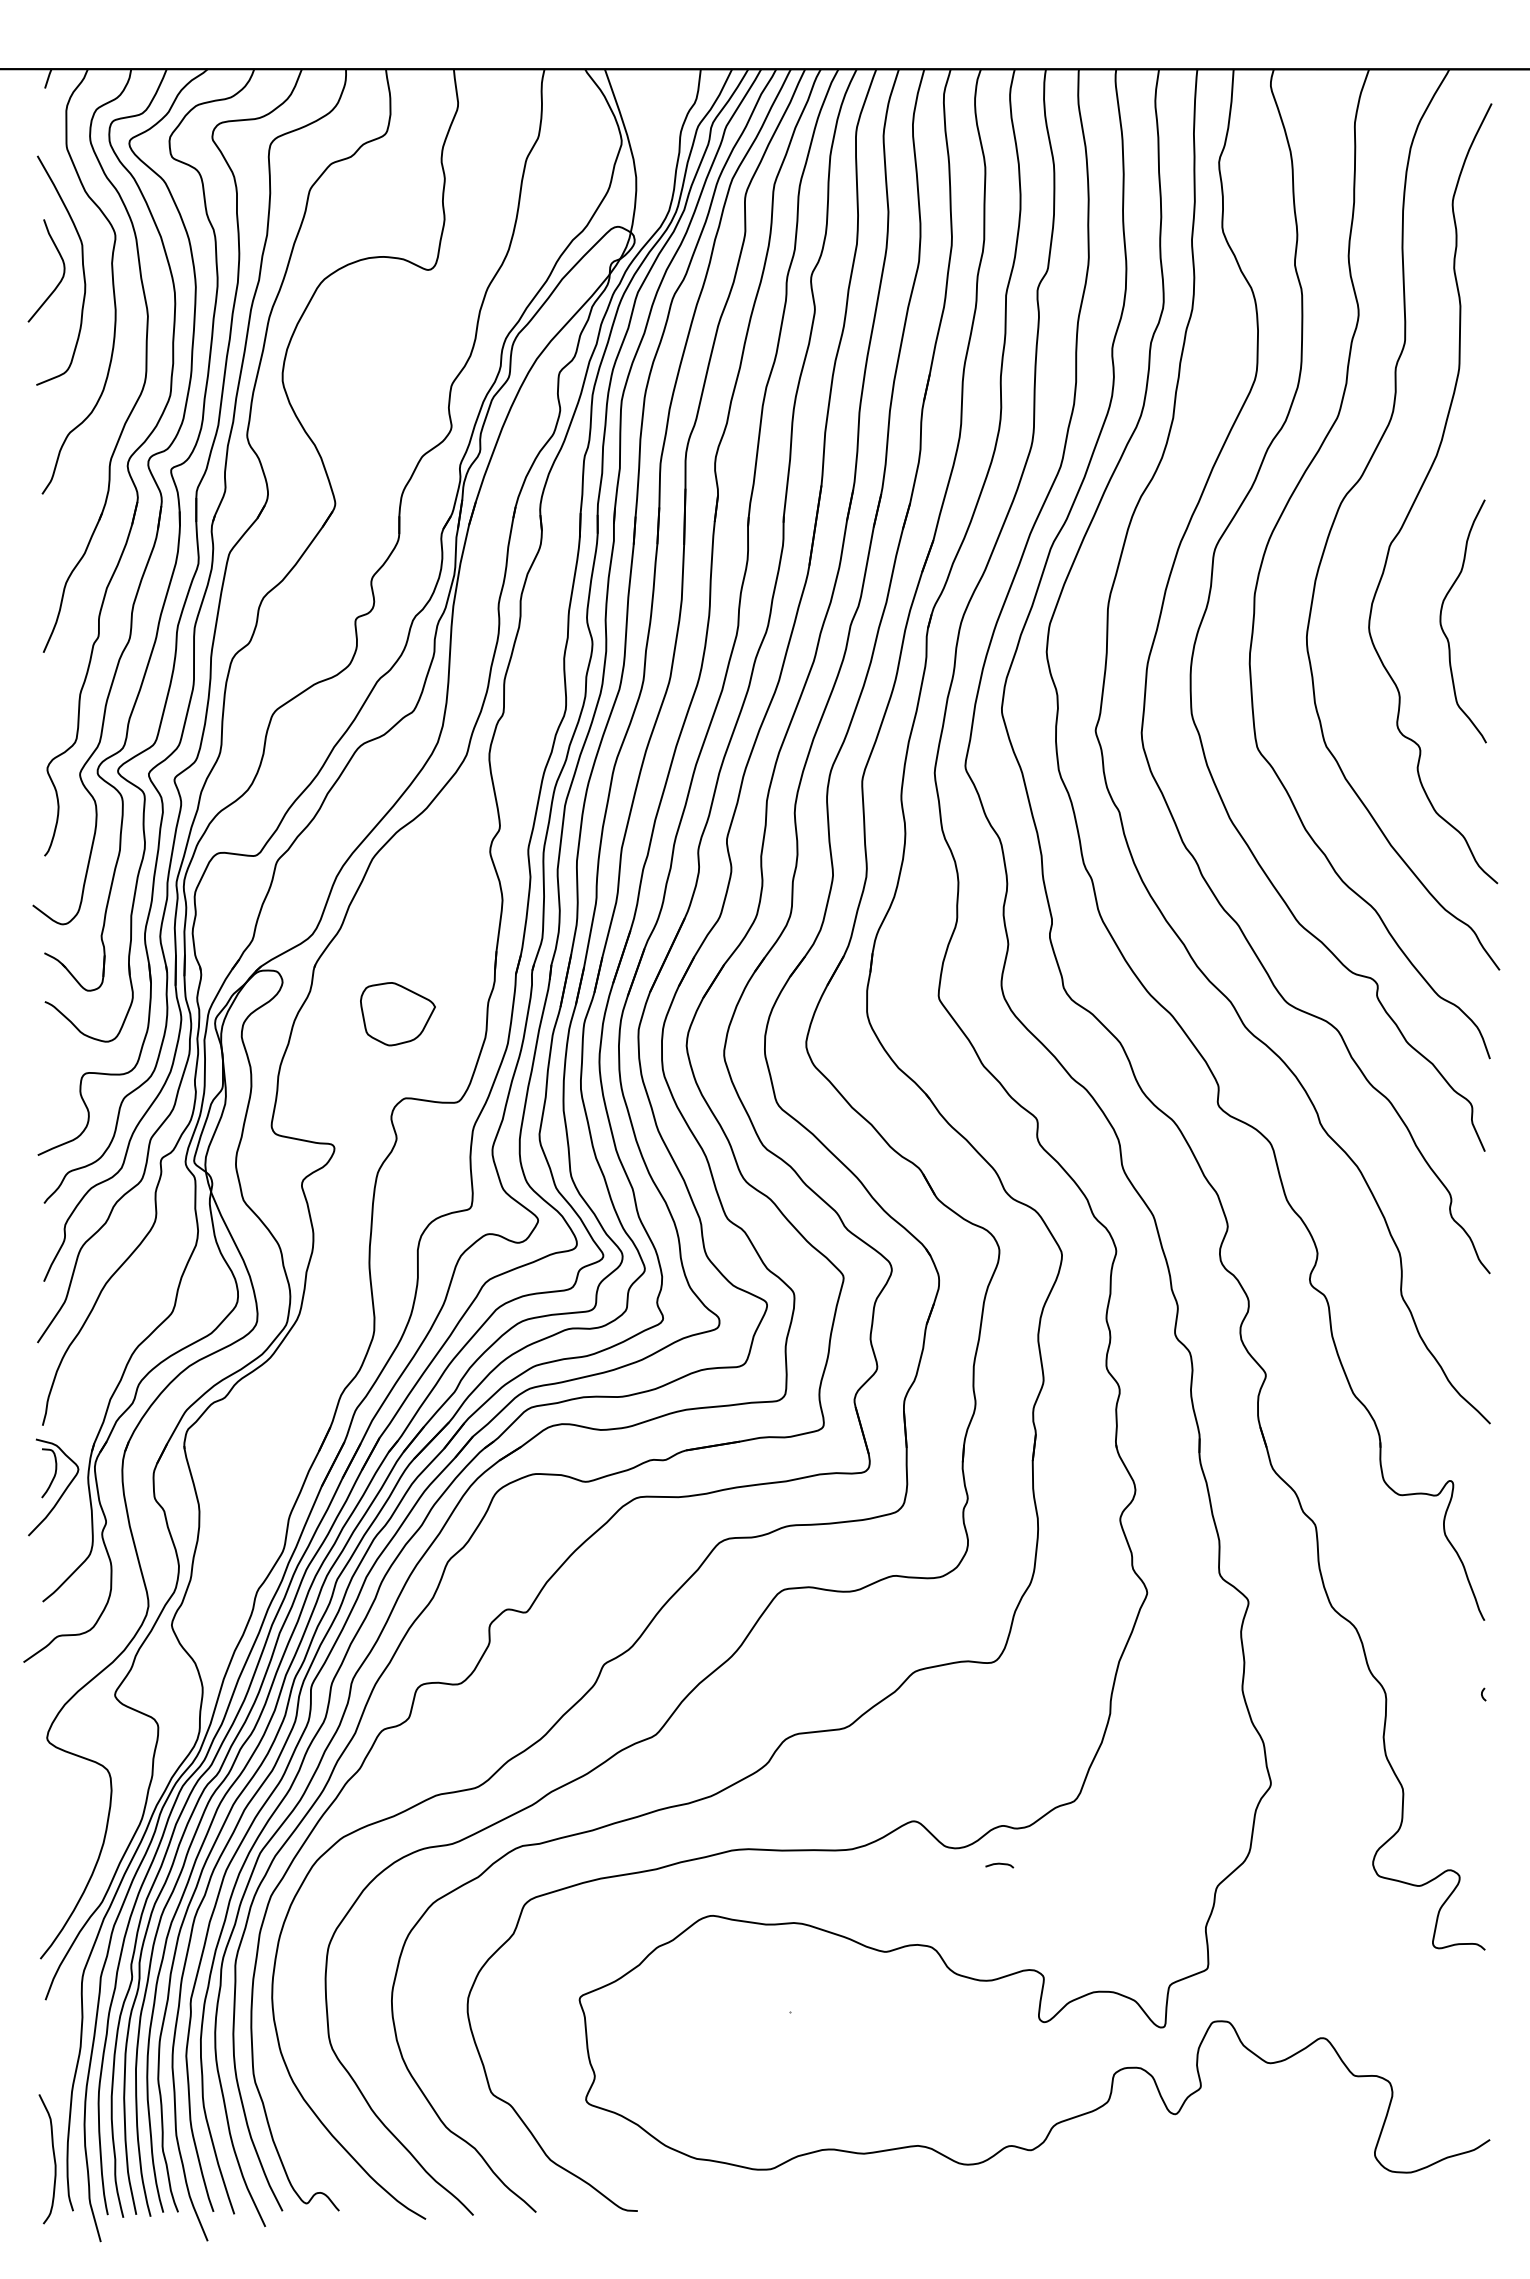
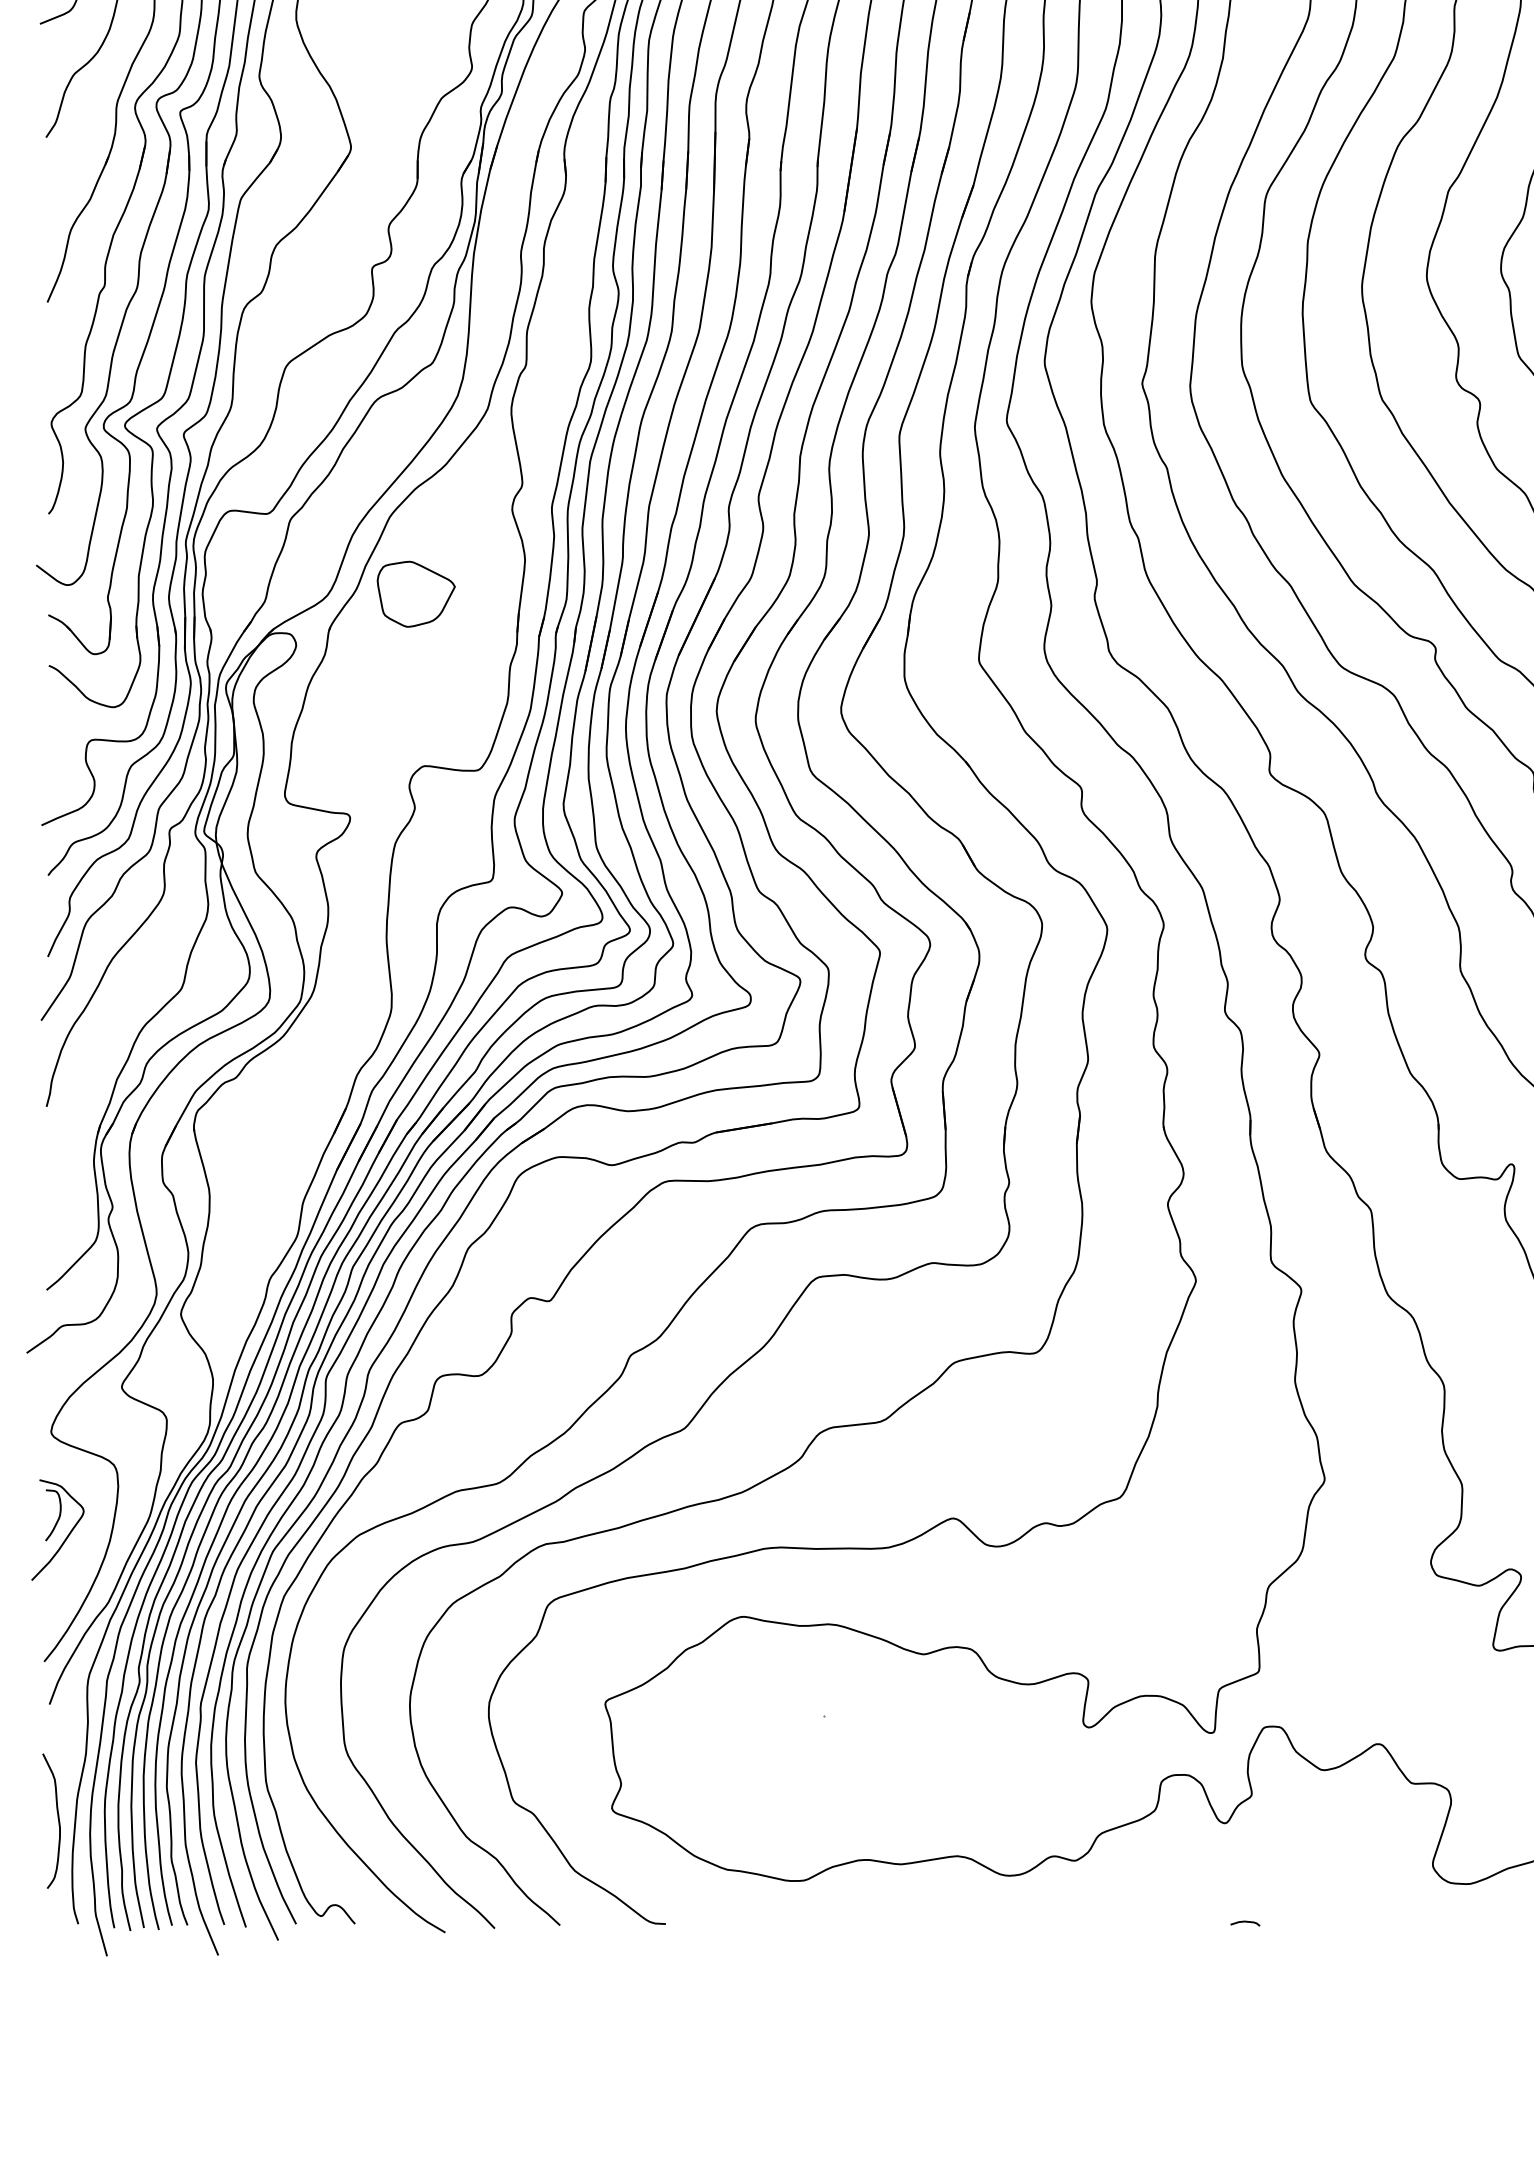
part: (397, 1014) -> (415, 594), moved
part: (53, 1487) -> (57, 1530), moved
curve: (999, 1864) -> (1245, 1922), moved
curve: (53, 2159) -> (57, 1821), moved

